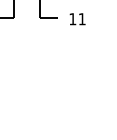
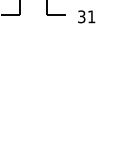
text: (72, 18) -> (81, 16), 11 -> 31

